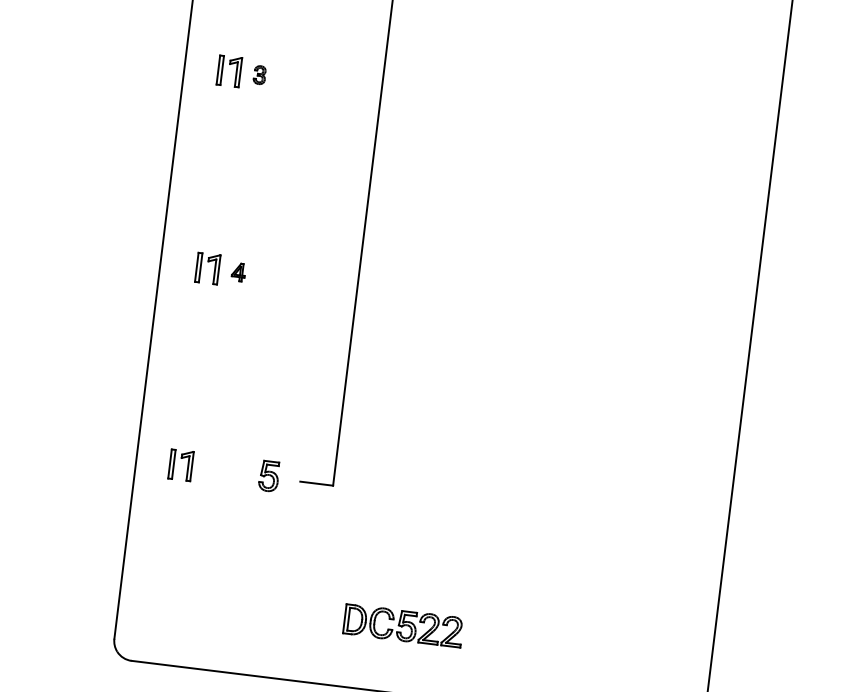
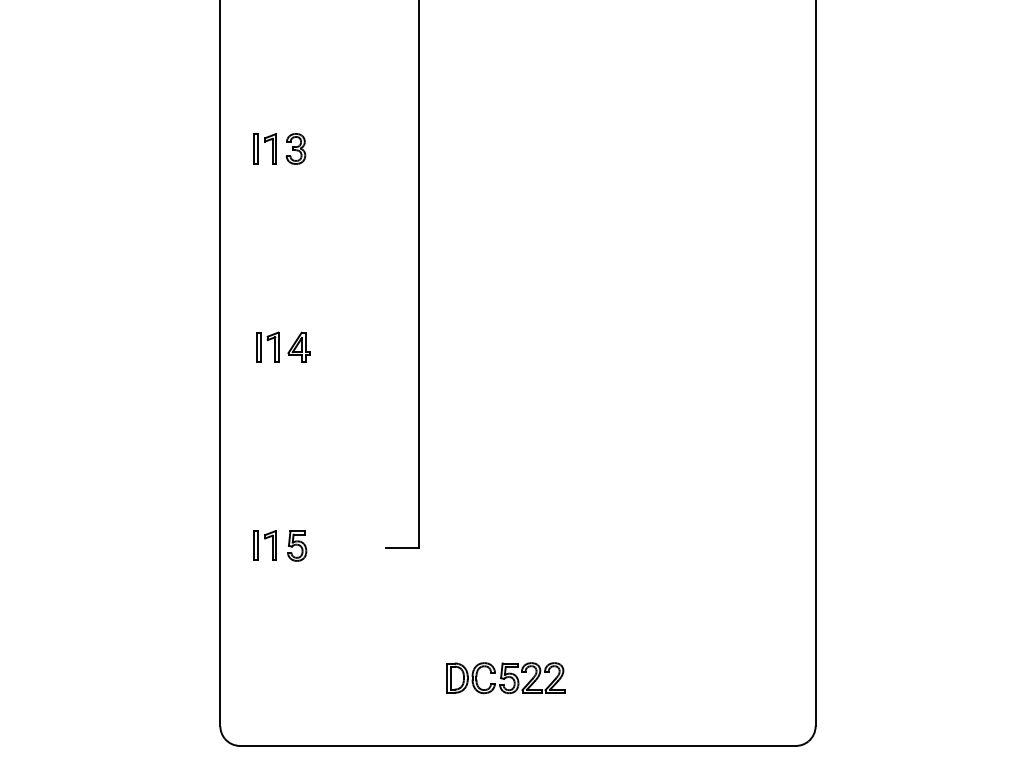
part: (259, 74) -> (295, 148), size x1.67
part: (238, 271) -> (298, 346), size x1.67
part: (269, 475) -> (297, 545), moved

